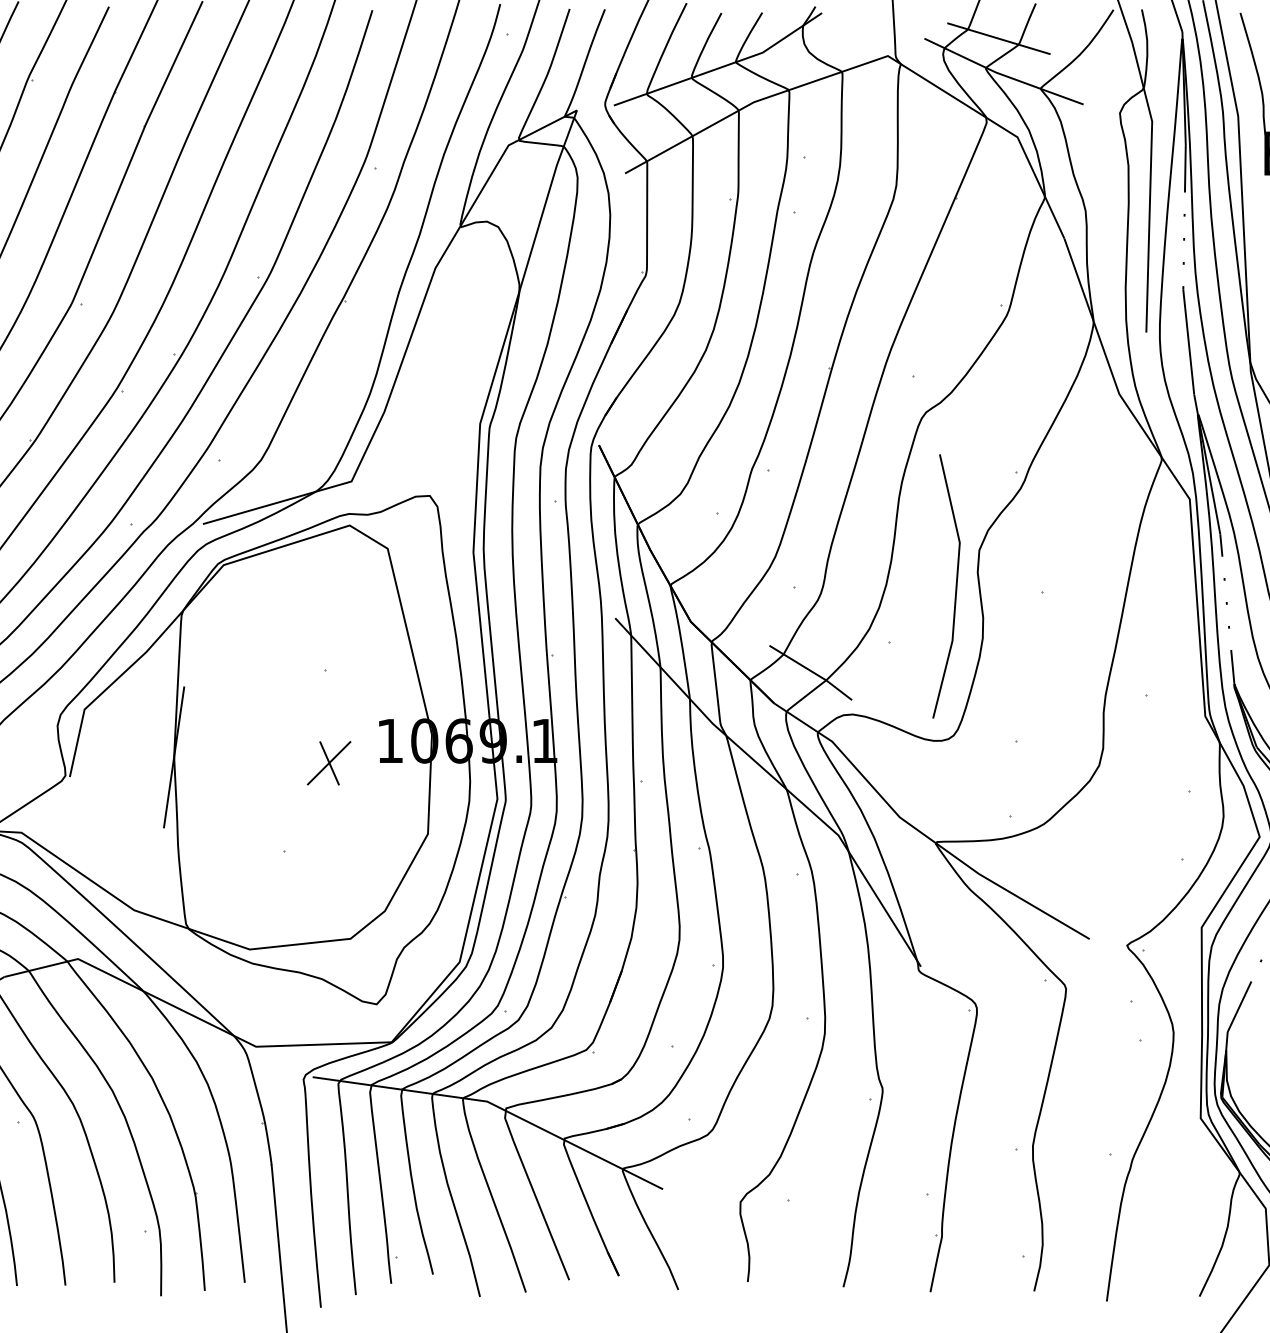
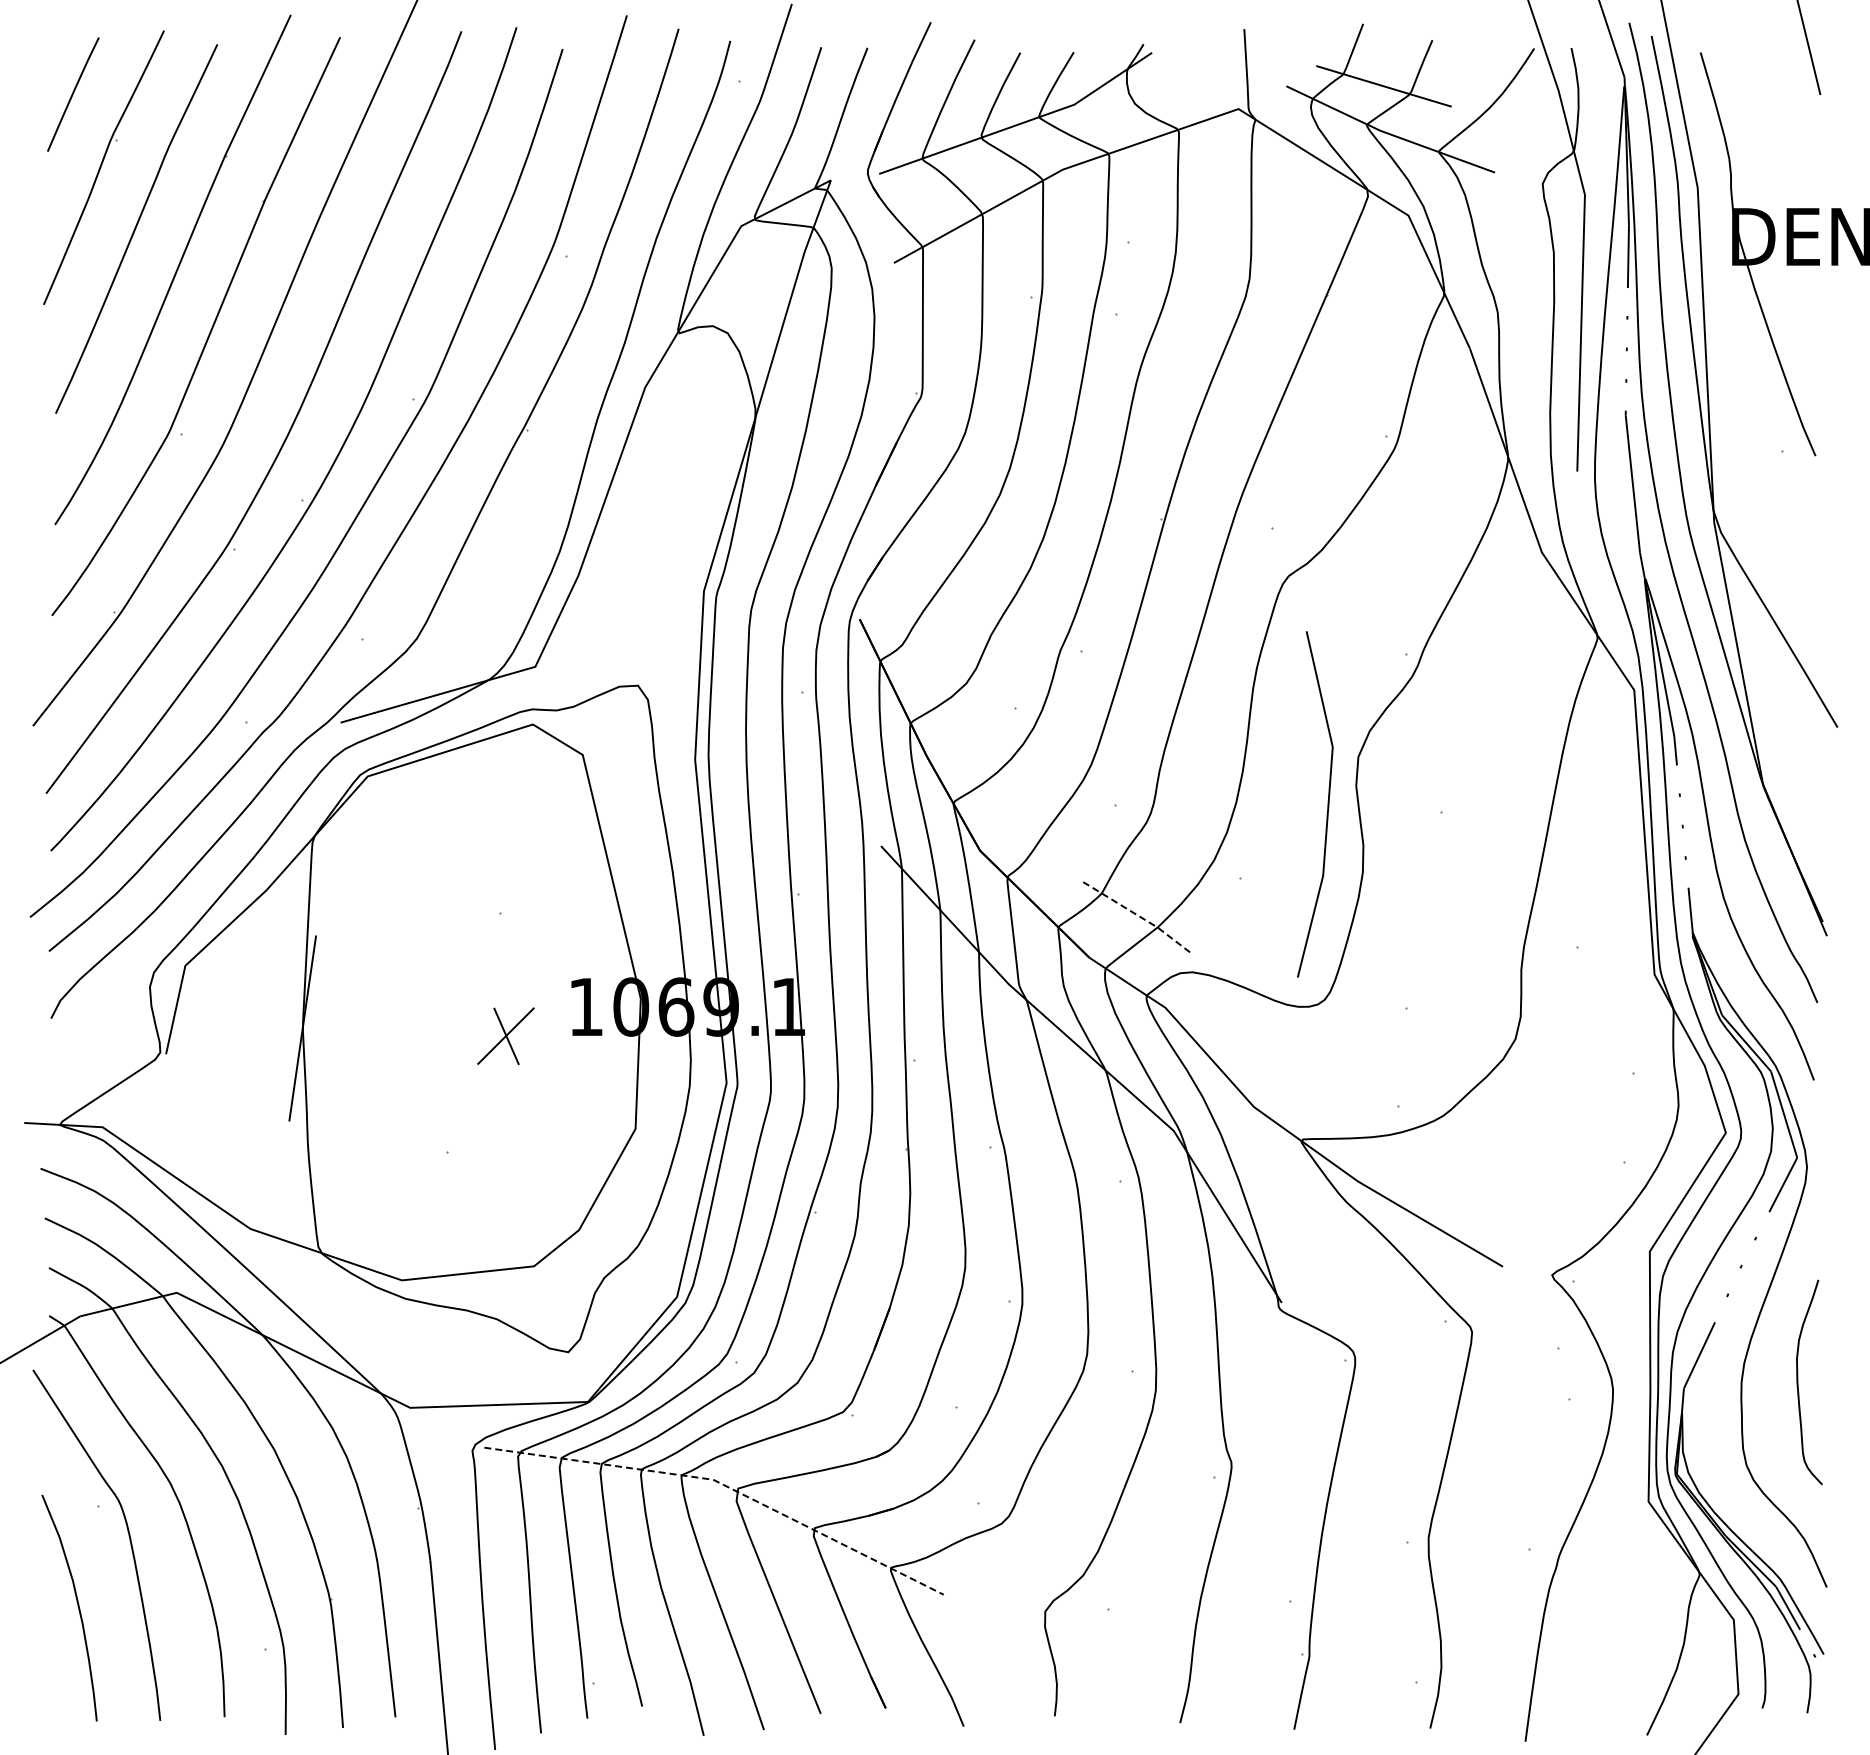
line: (812, 671) -> (1139, 916), solid -> dashed
line: (495, 1105) -> (724, 1485), solid -> dashed

